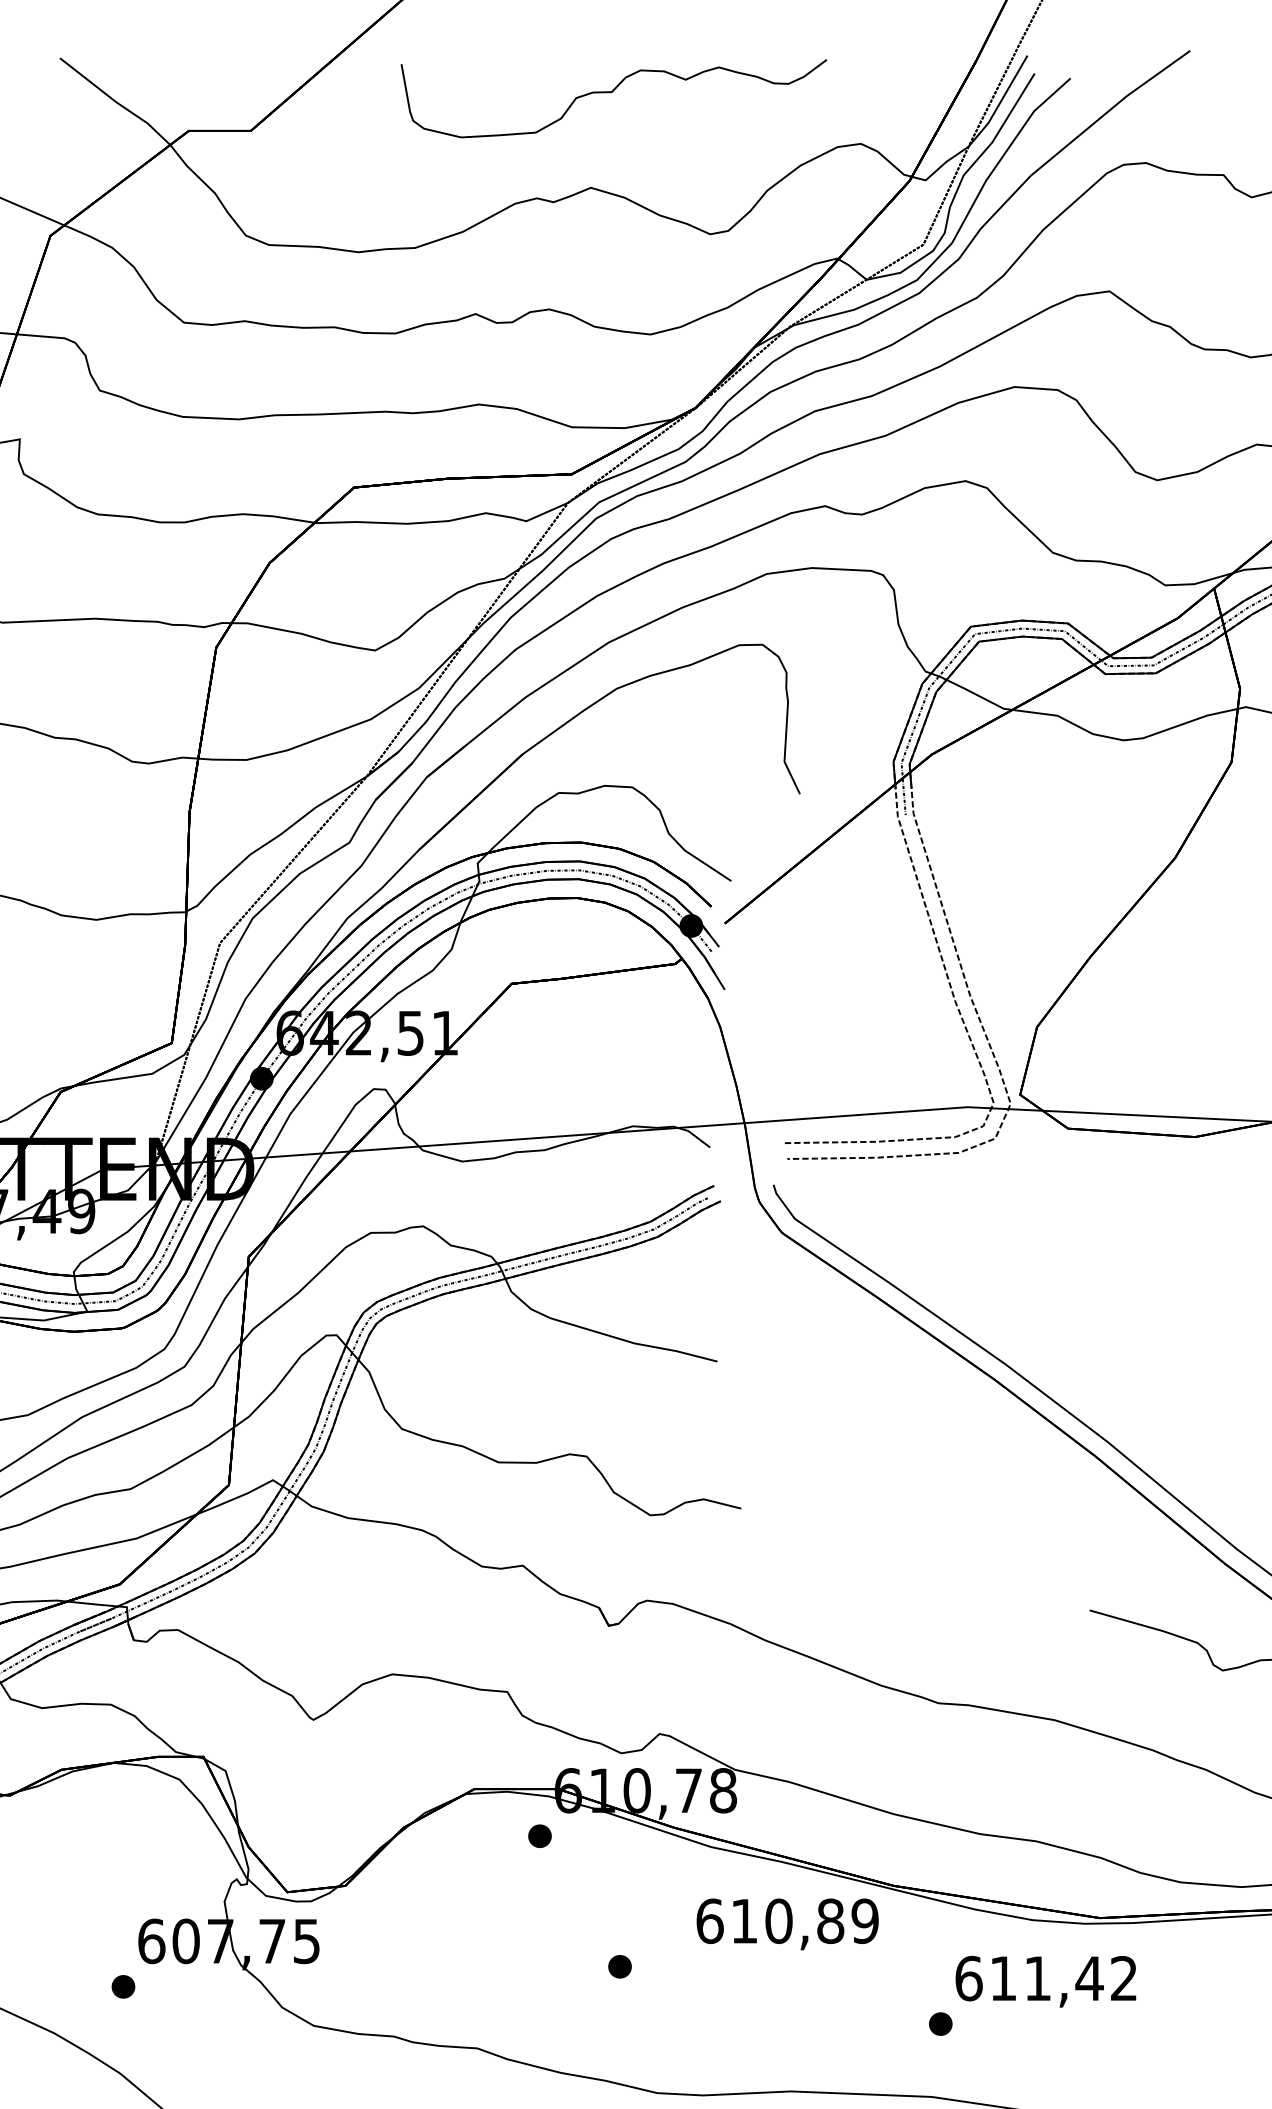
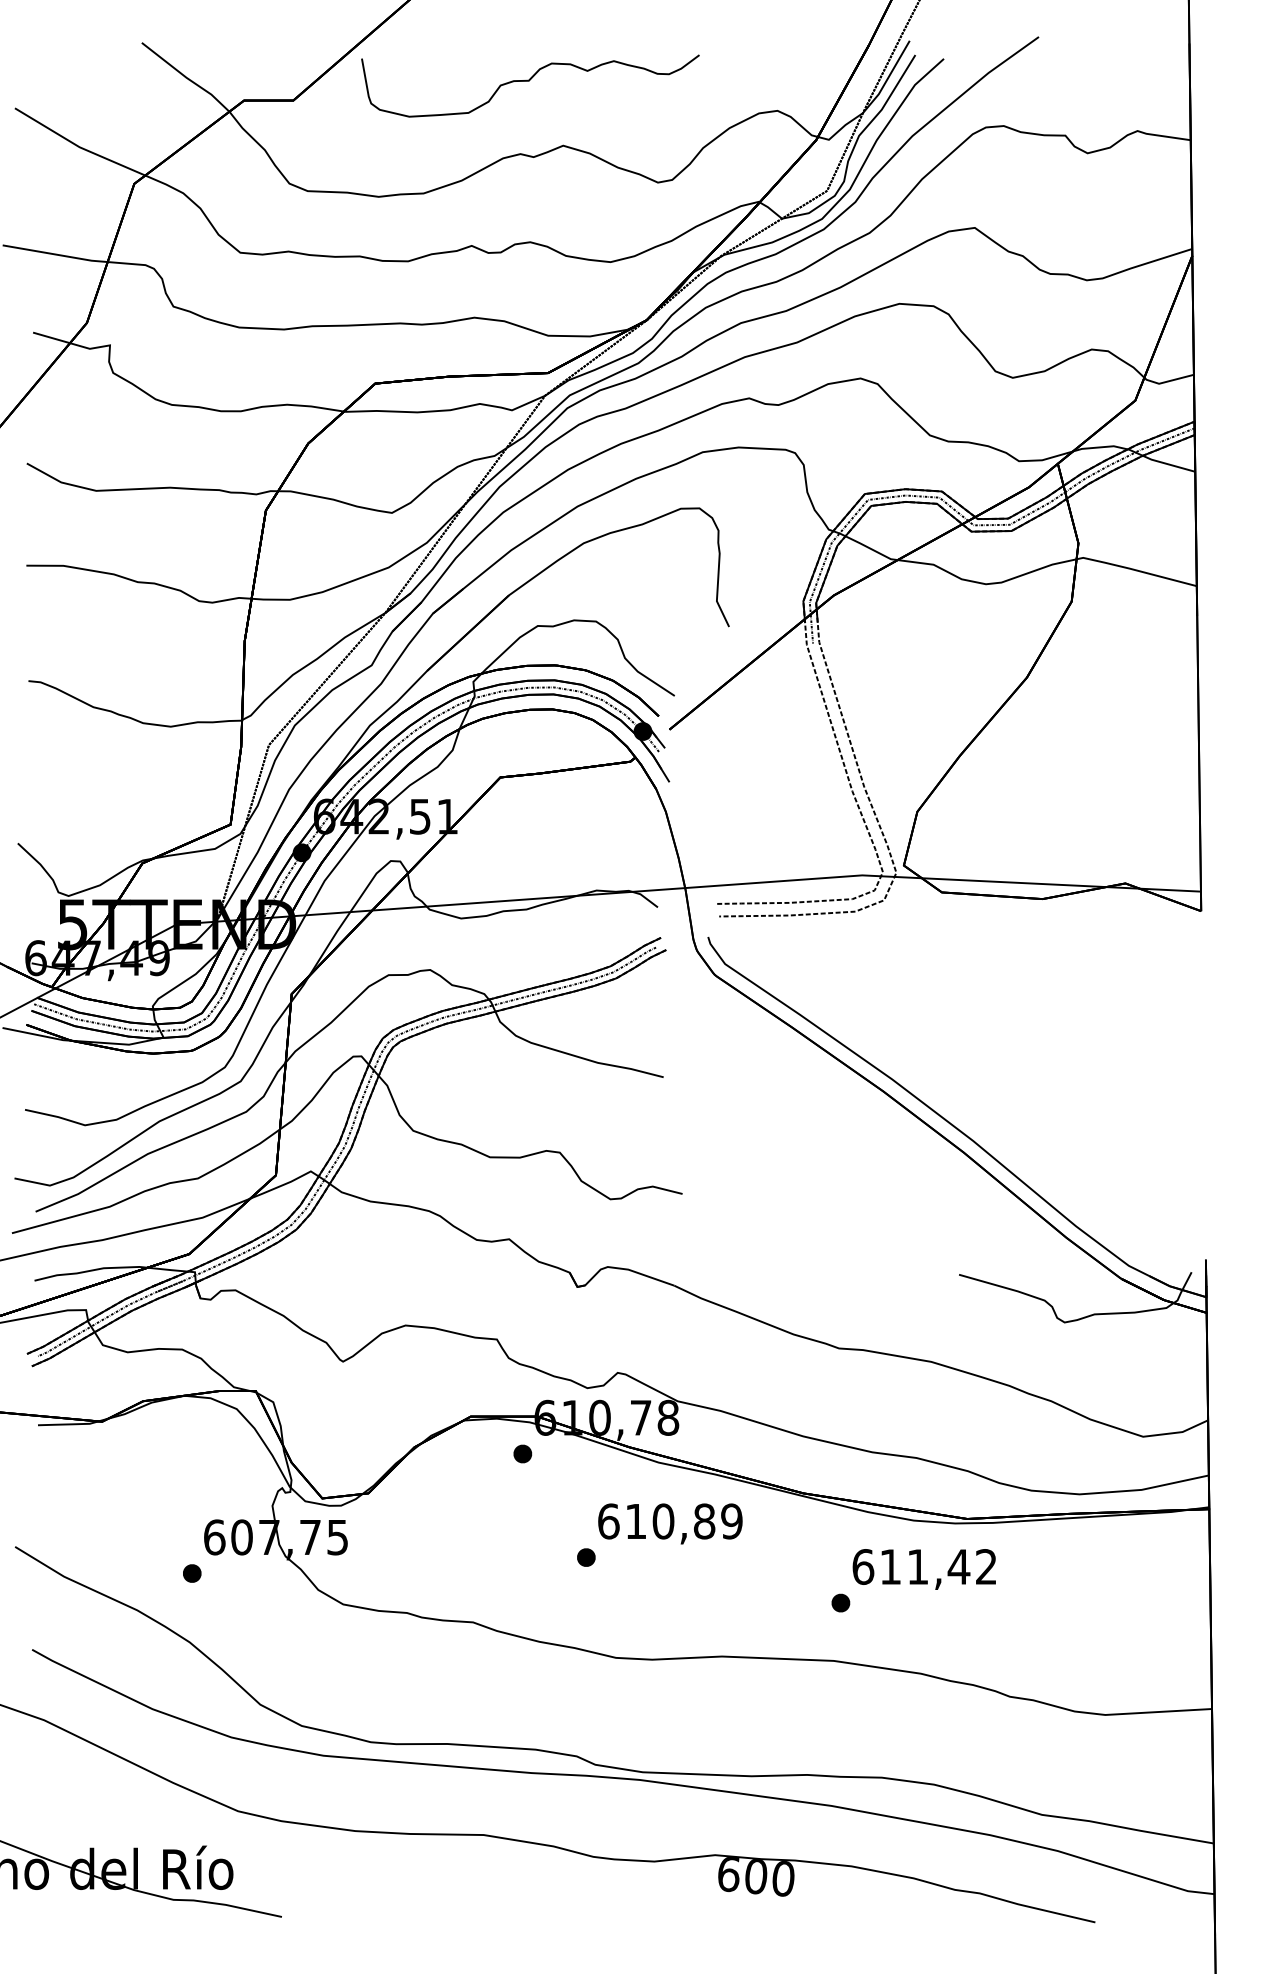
curve: (612, 93) -> (529, 81), moved
text: (787, 1923) -> (670, 1523), moved

